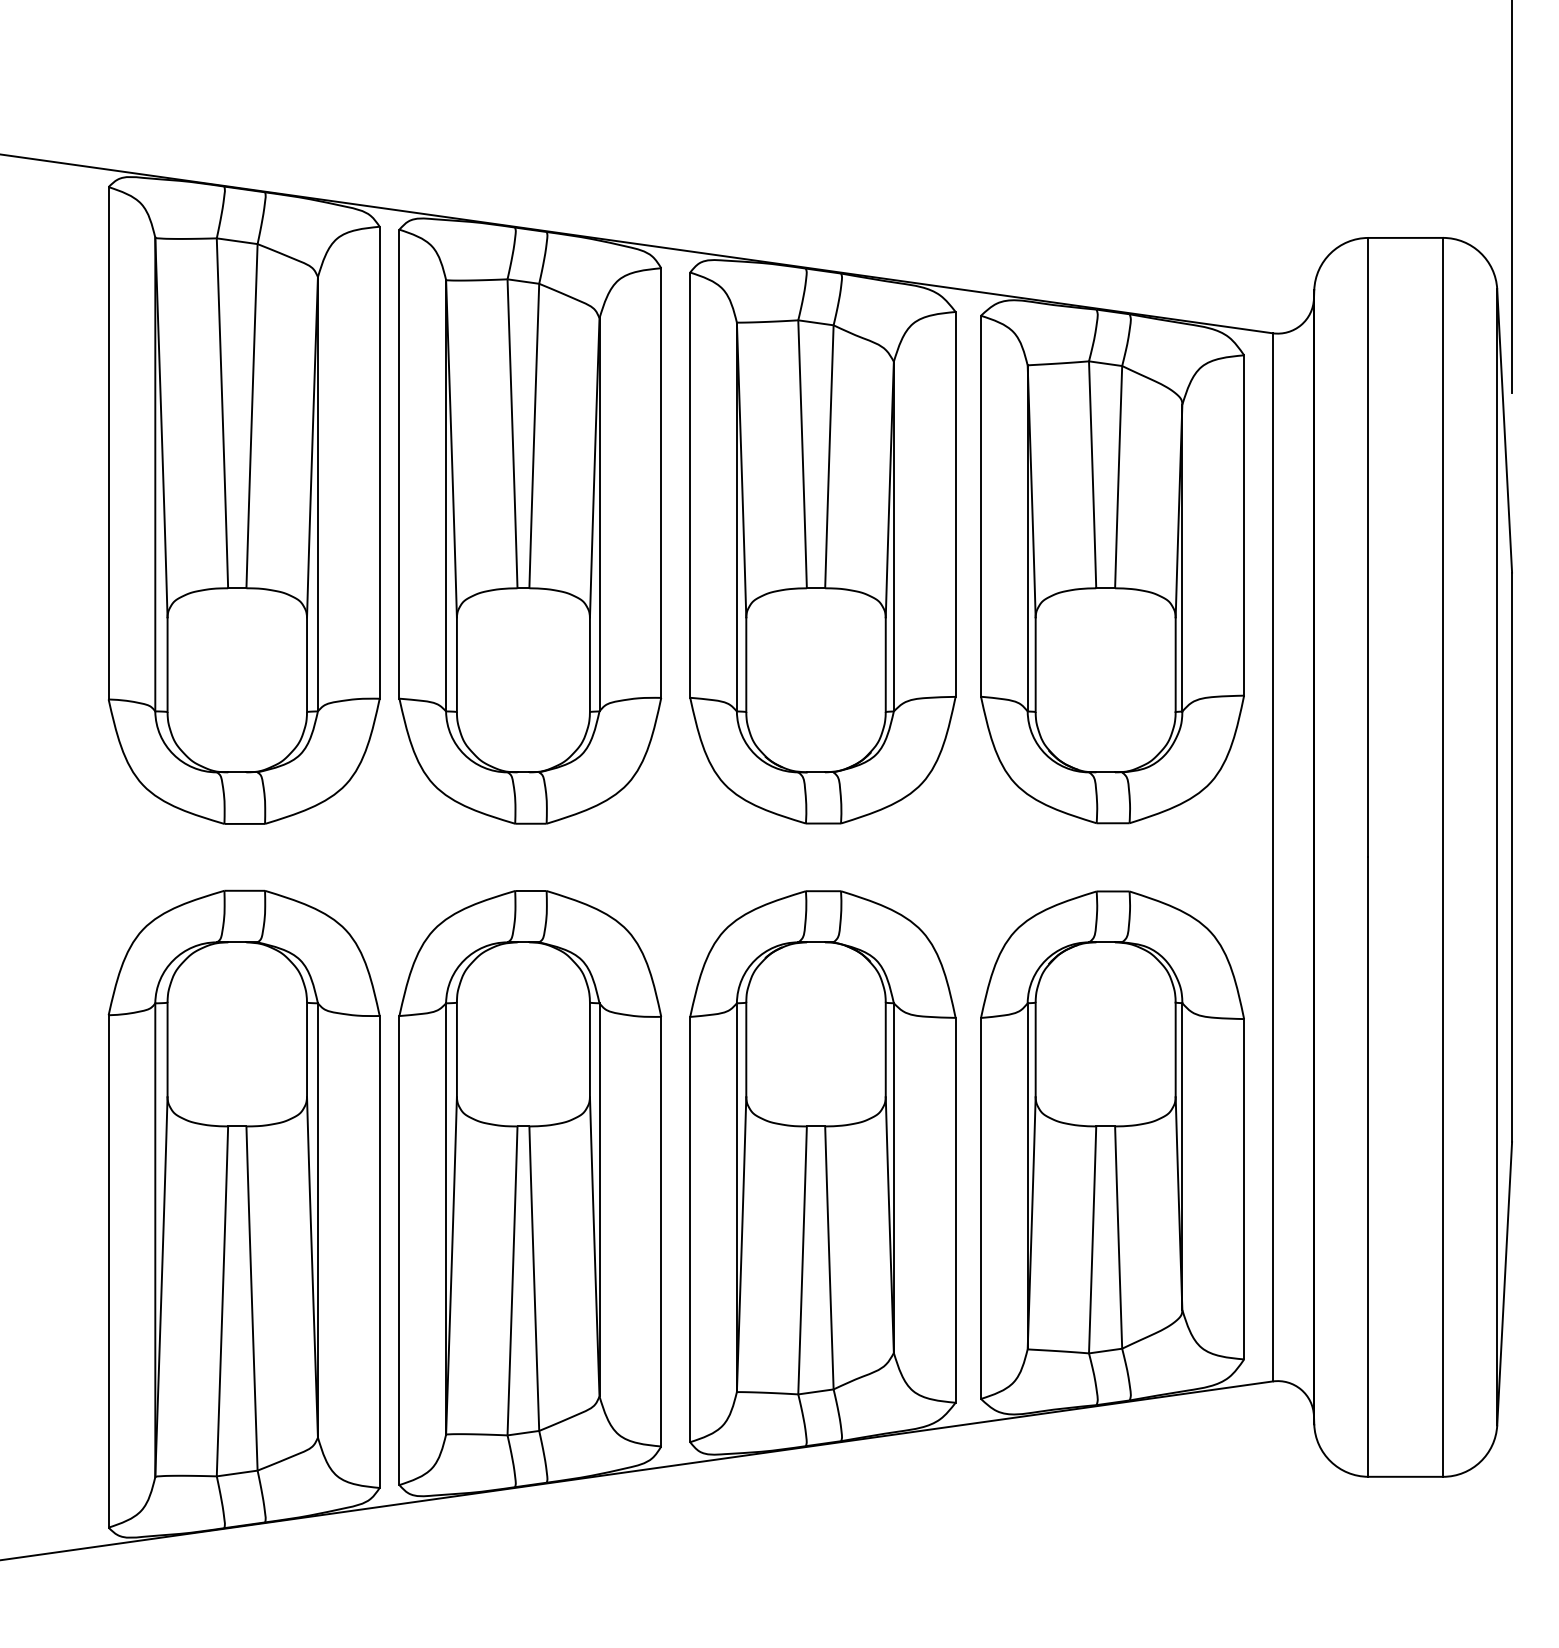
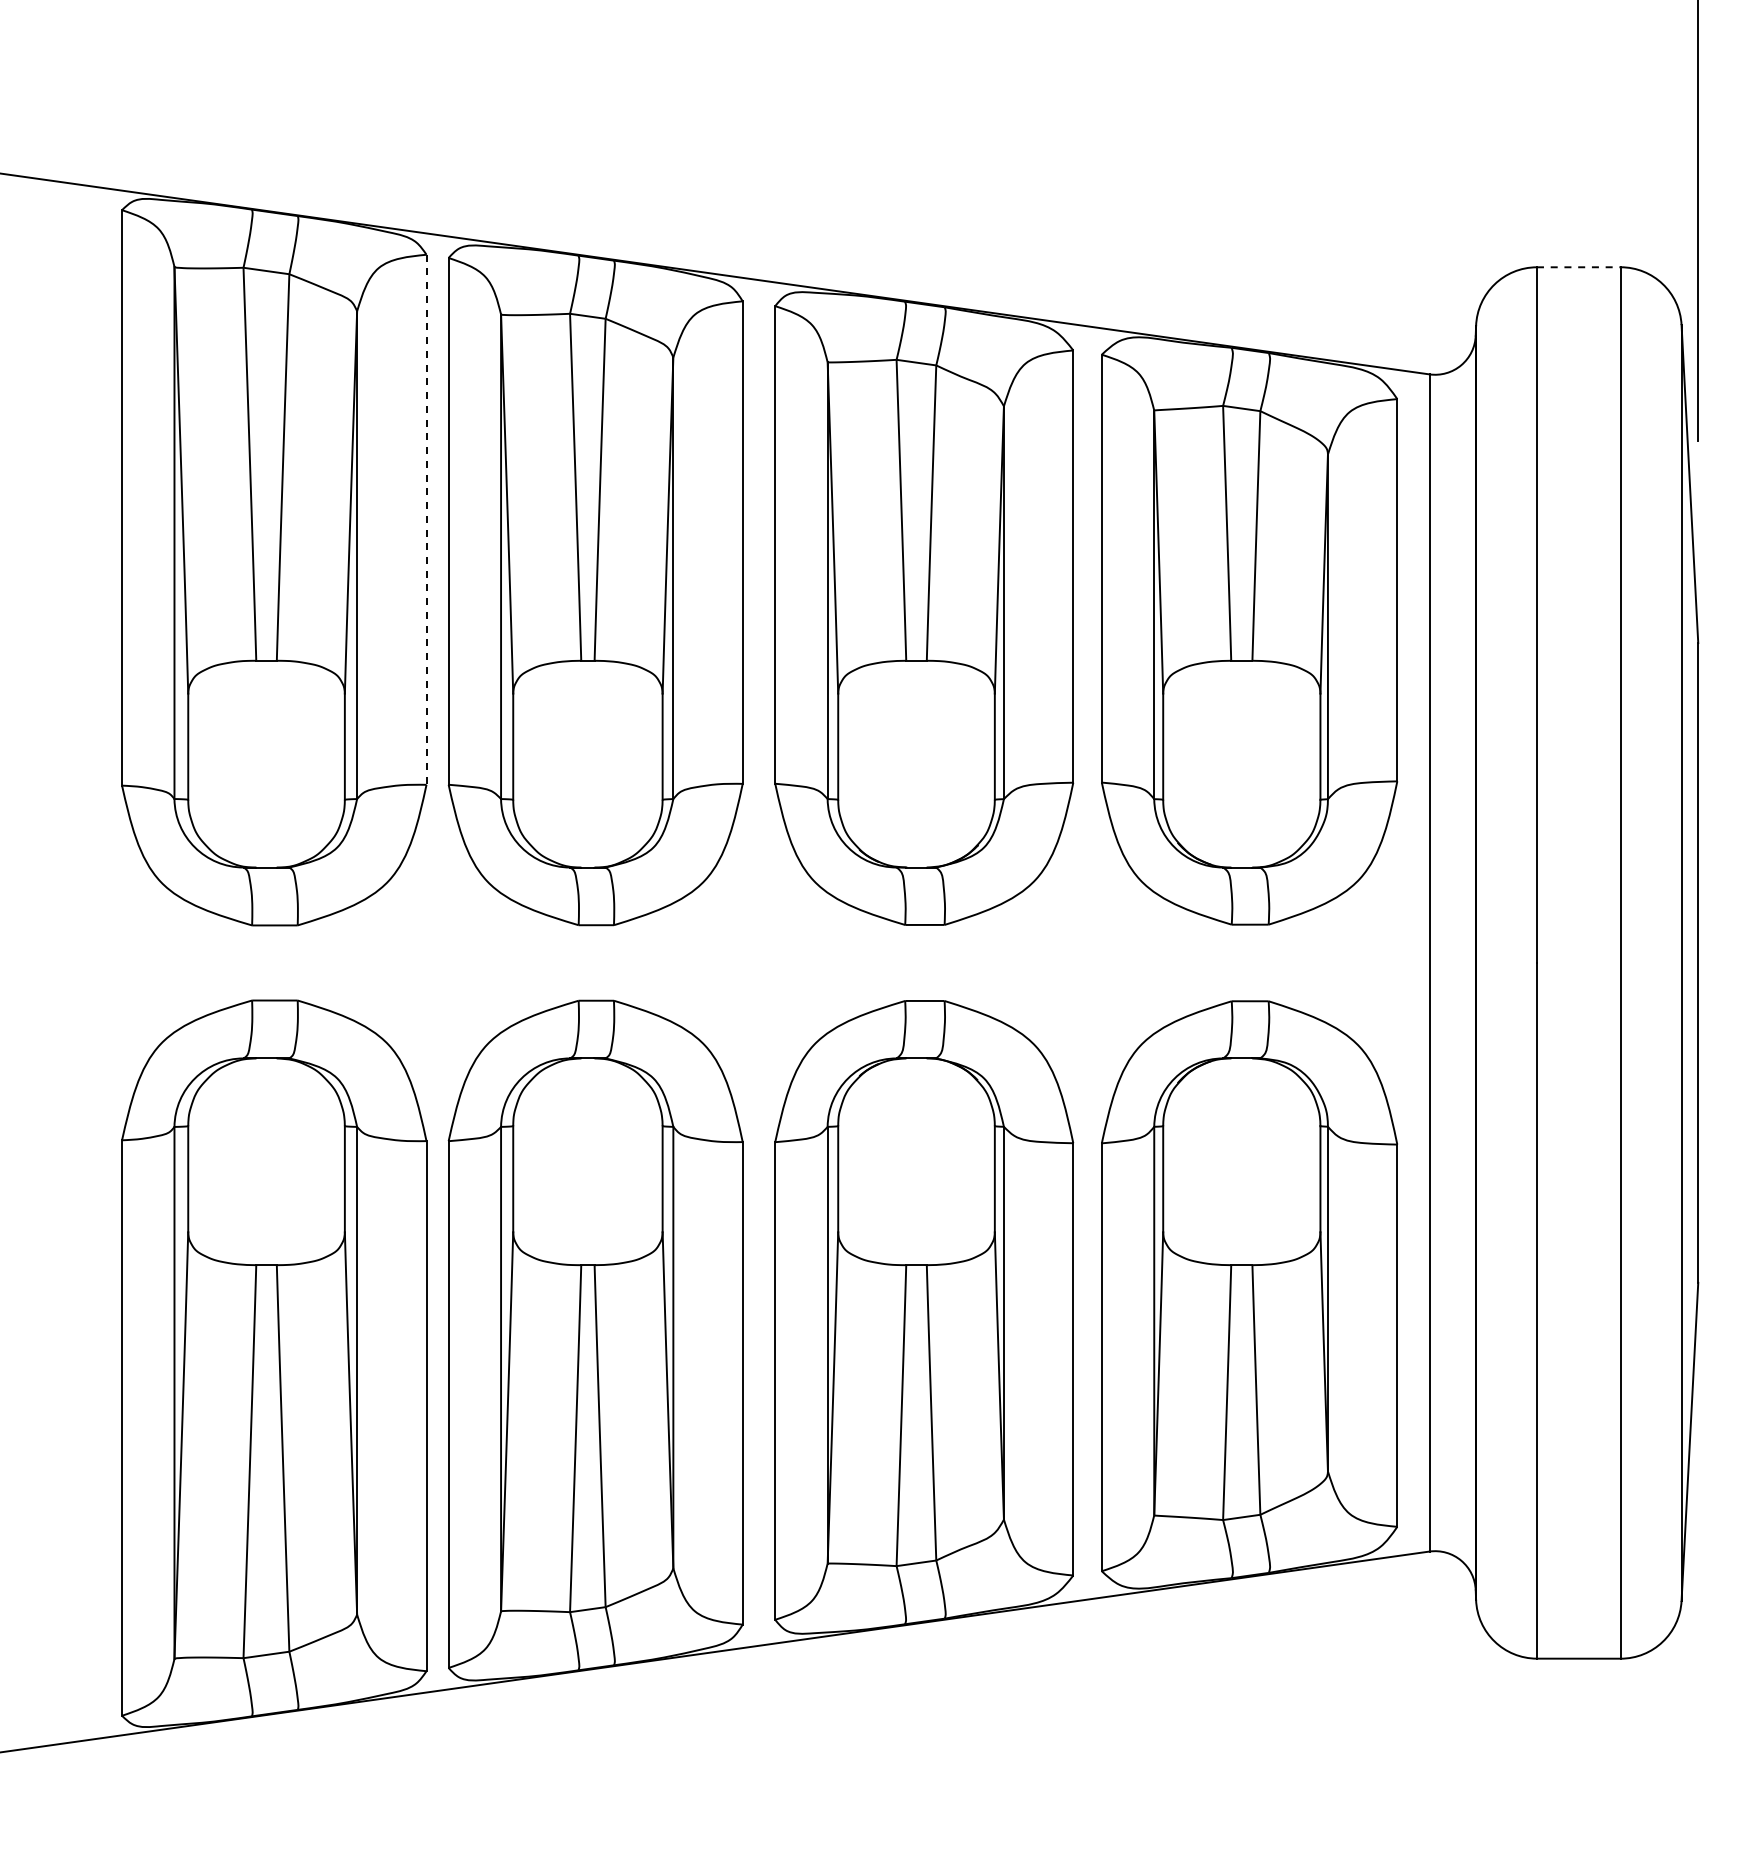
line: (1405, 238) -> (1578, 267), solid -> dashed
line: (379, 463) -> (426, 520), solid -> dashed

